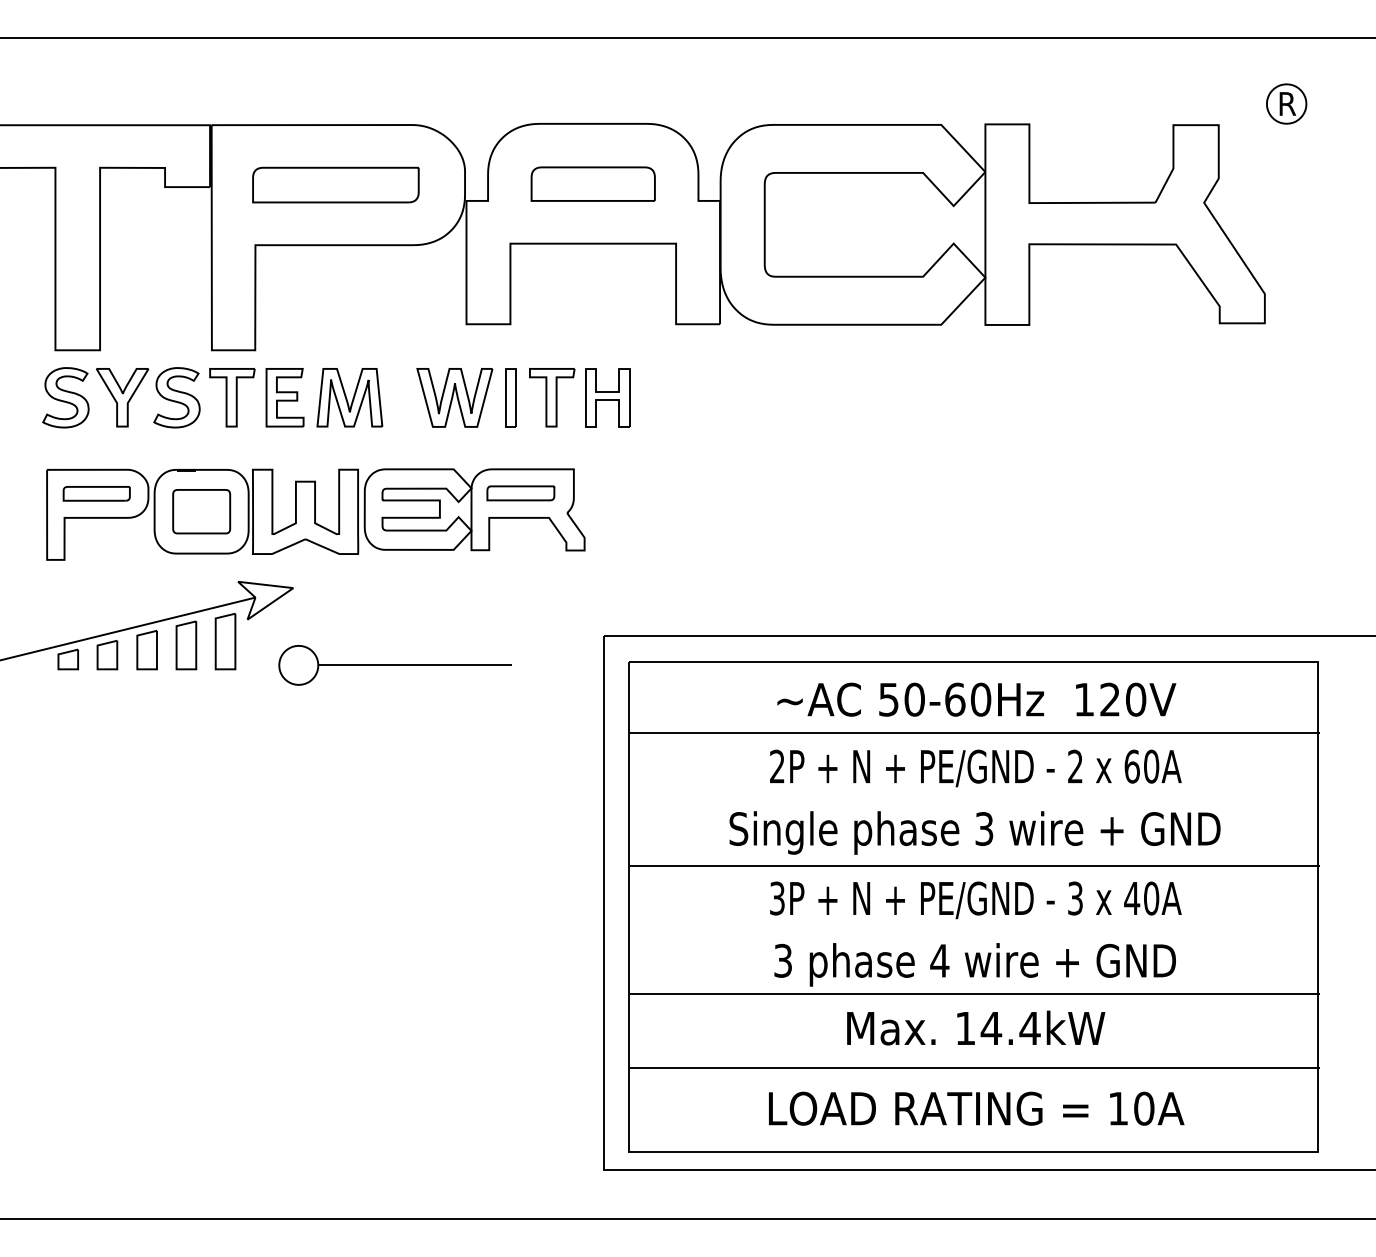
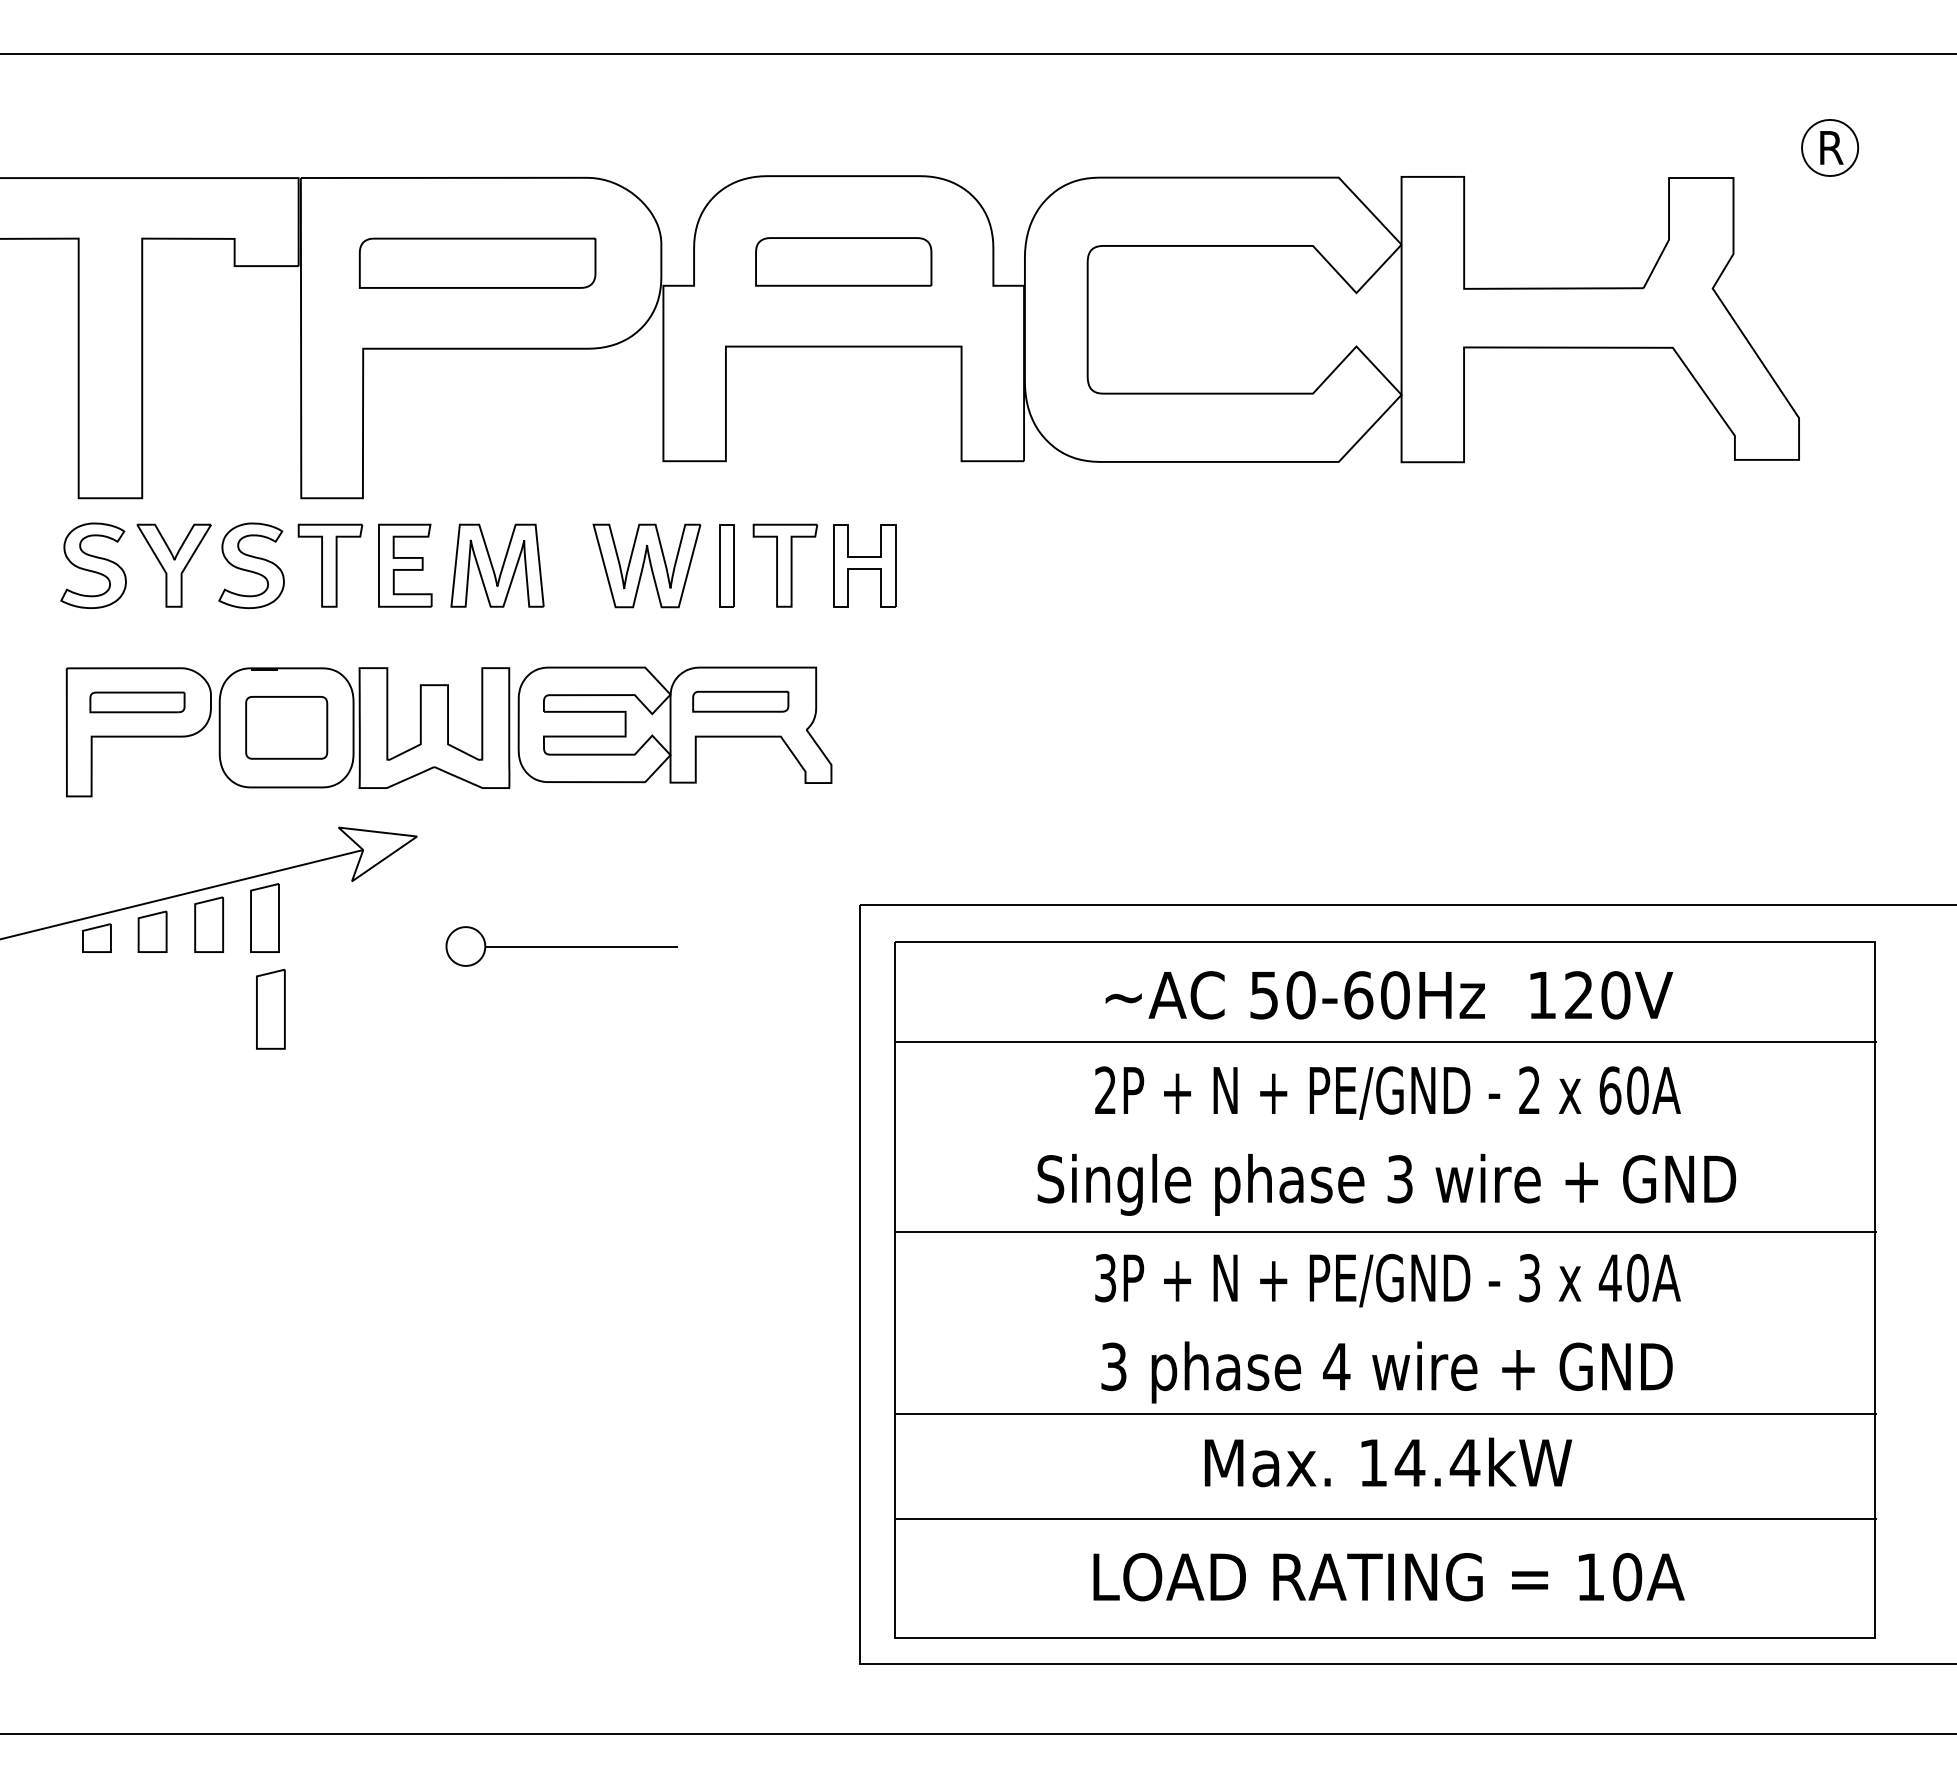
part: (225, 641) -> (270, 1009), moved
part: (394, 665) -> (560, 946), size x0.7

